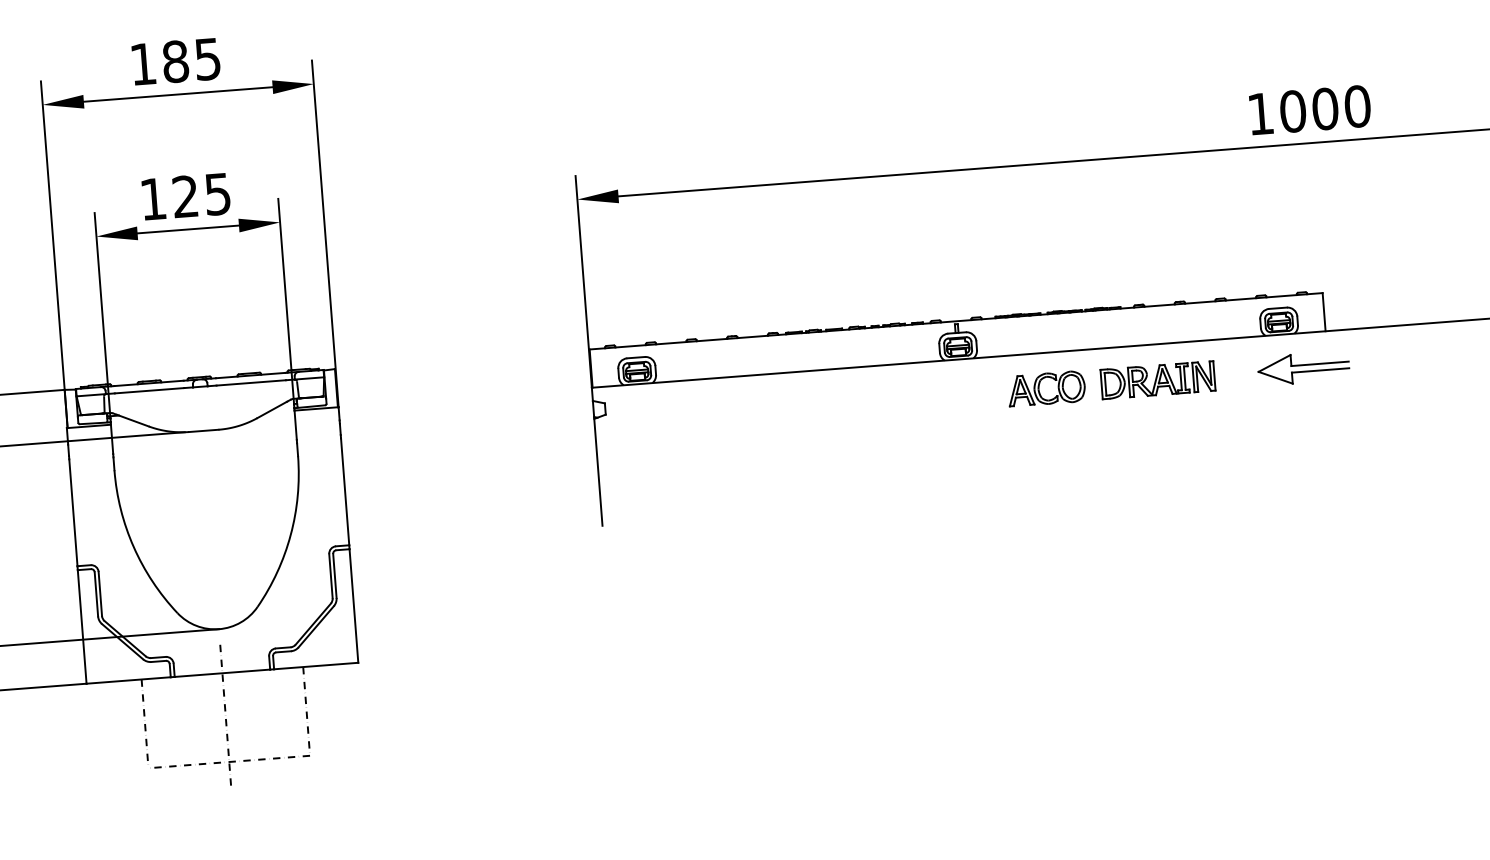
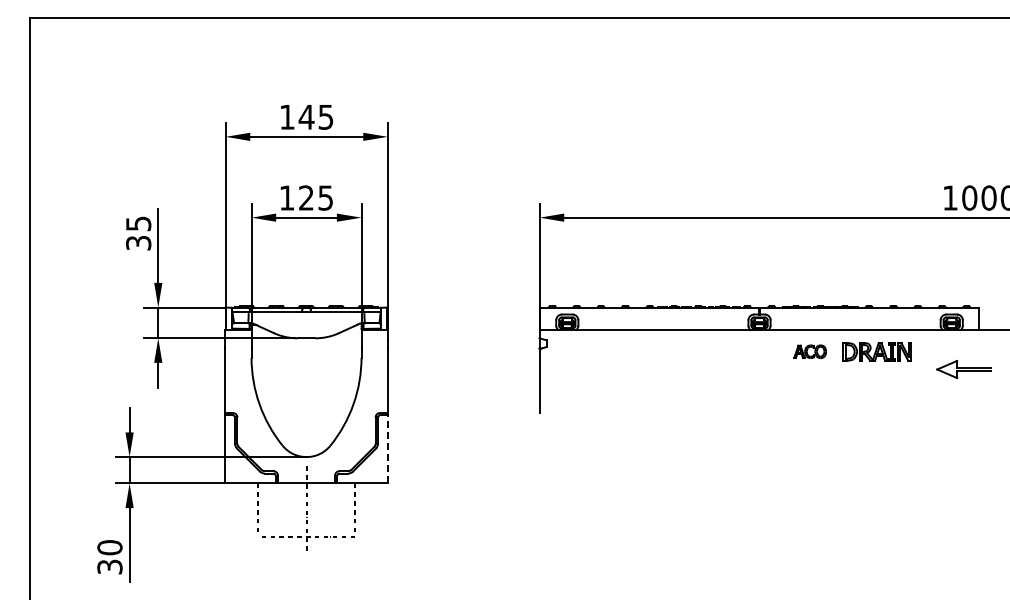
text: (175, 60) -> (306, 116), 185 -> 145
part: (1302, 368) -> (963, 369), moved
part: (1045, 388) -> (809, 351), size x0.7
line: (353, 604) -> (387, 448), solid -> dashed

